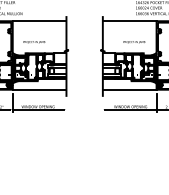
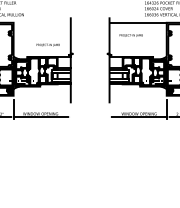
line: (39, 21) -> (42, 23), removed
text: (34, 42) -> (48, 45), moved
text: (134, 42) -> (131, 35), moved
line: (39, 89) -> (42, 95), removed
line: (129, 89) -> (137, 95), removed

